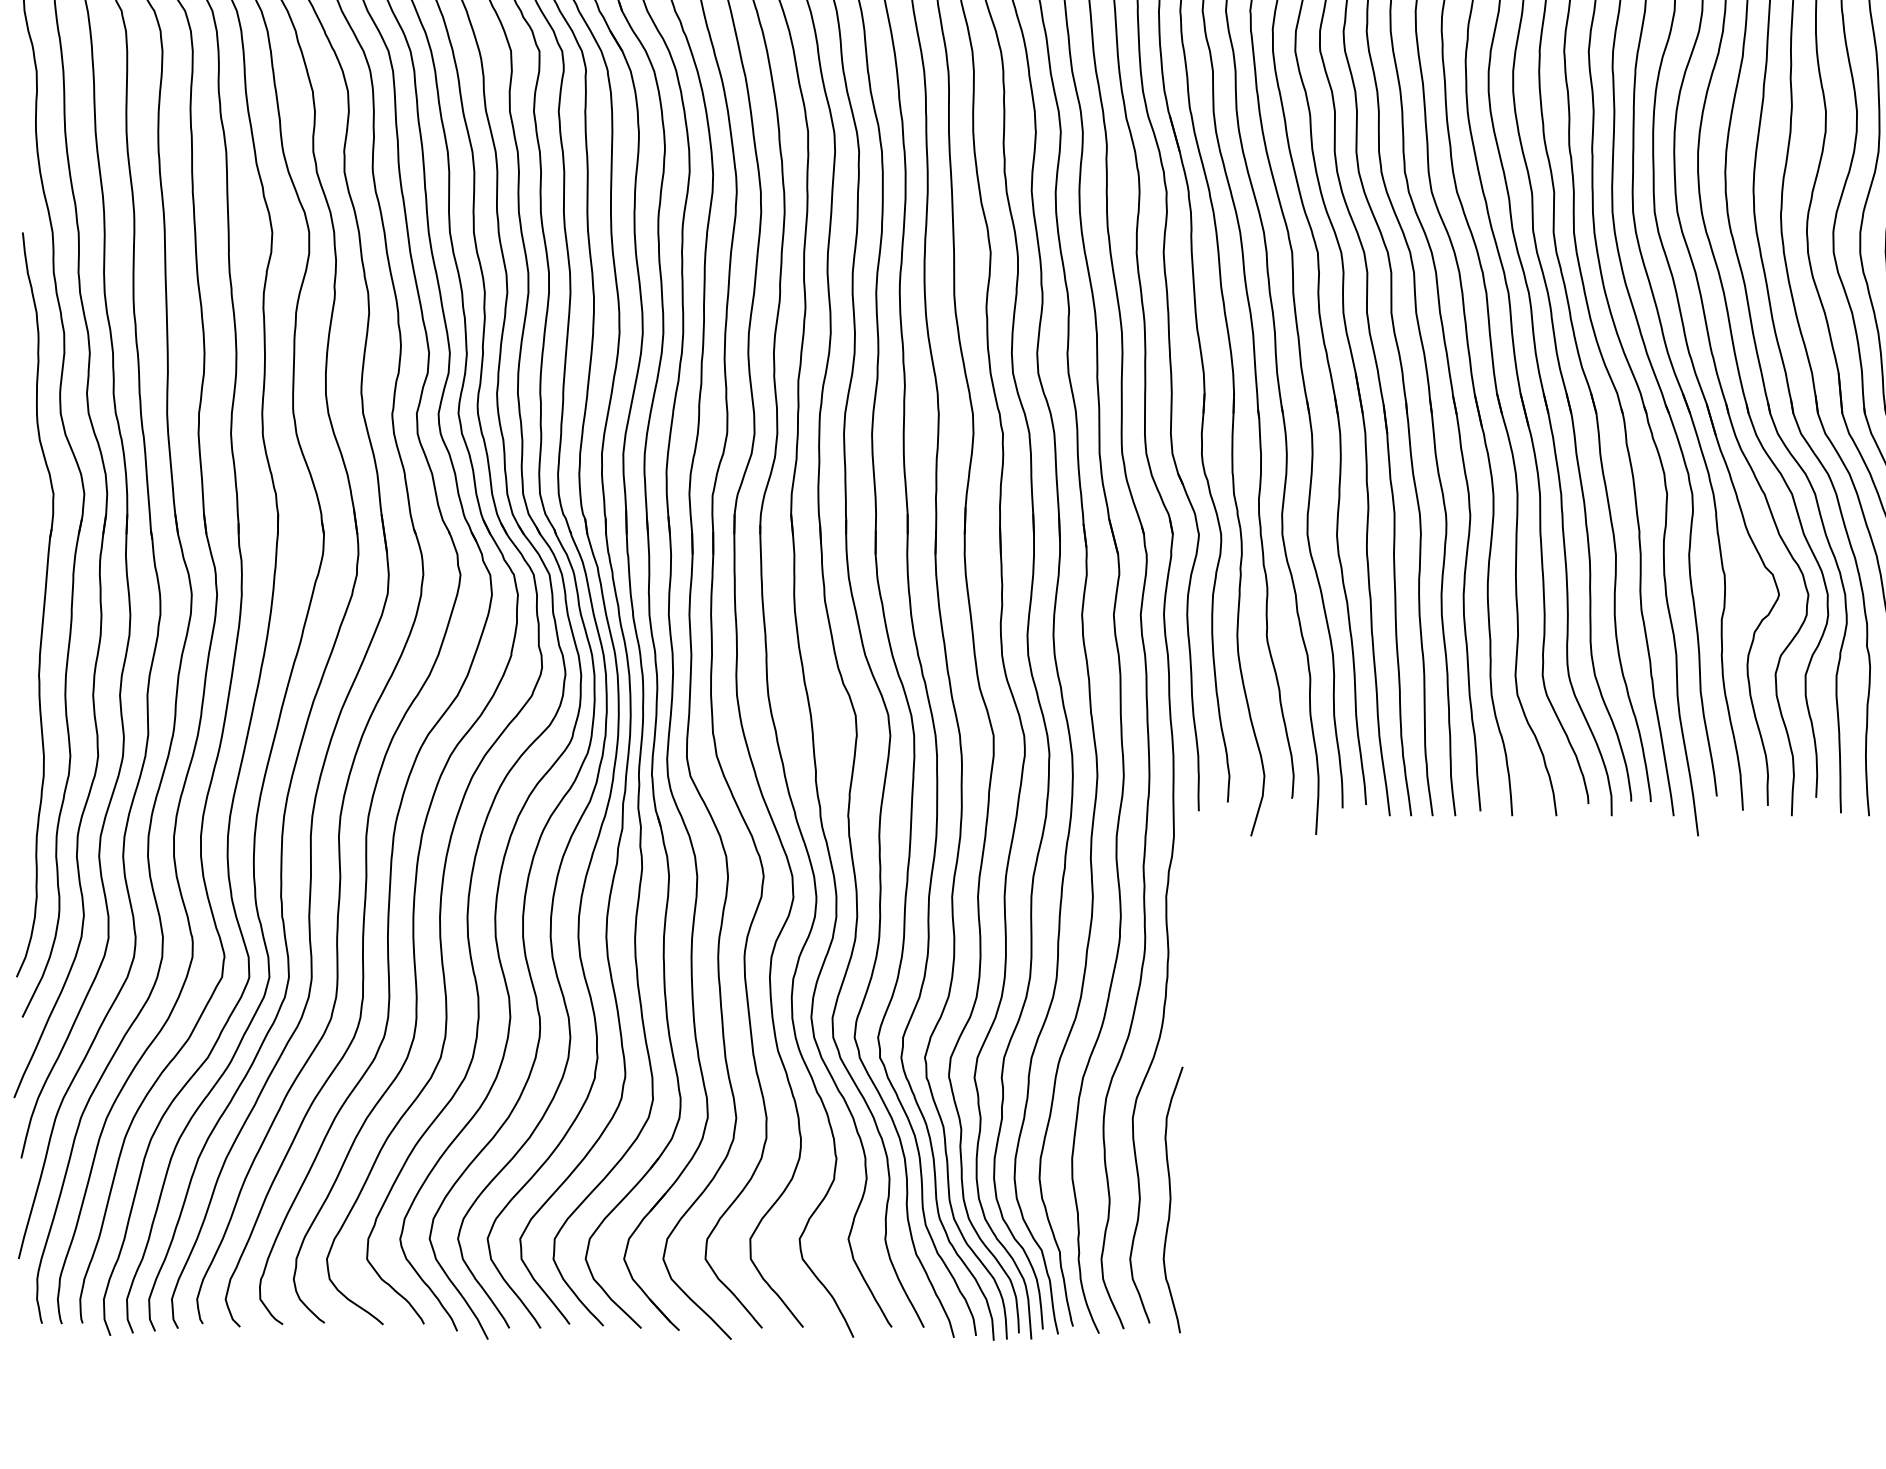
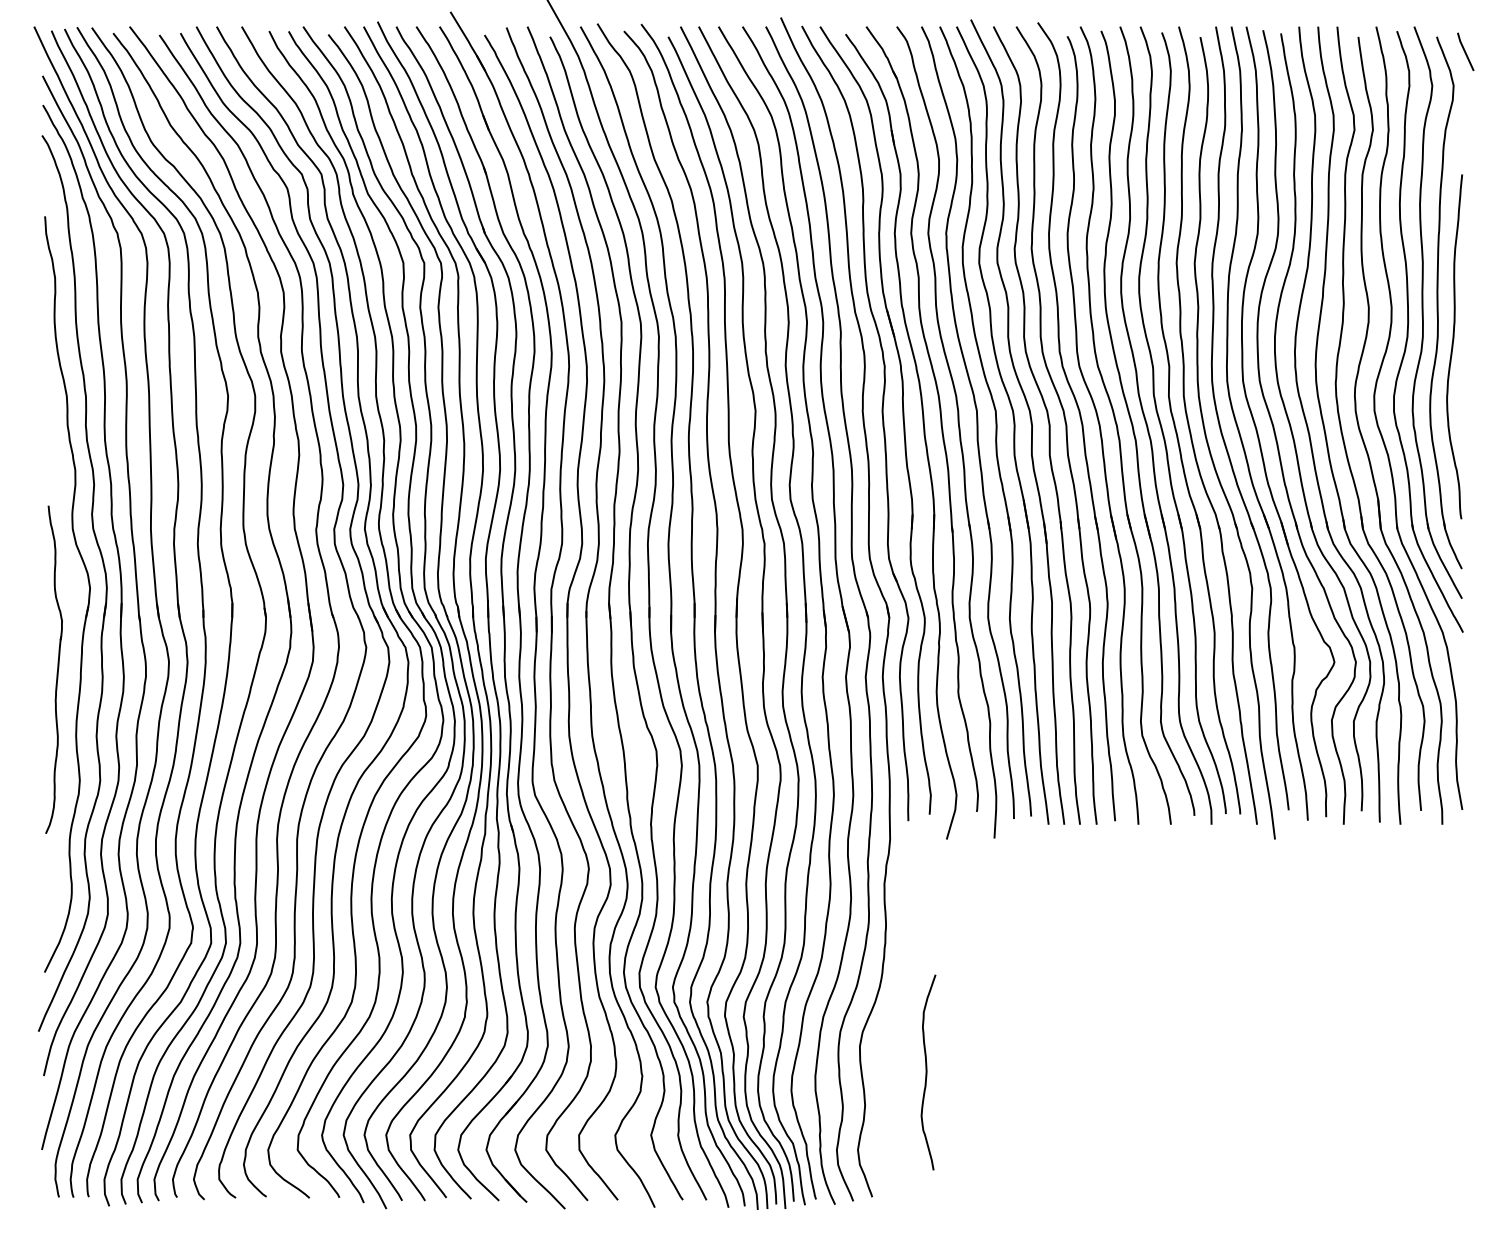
part: (34, 604) -> (53, 669), size x0.6
curve: (1171, 1199) -> (927, 1072), moved

